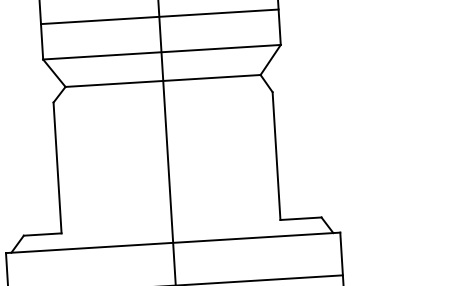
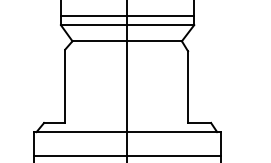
line: (159, 17) -> (127, 16), moved

